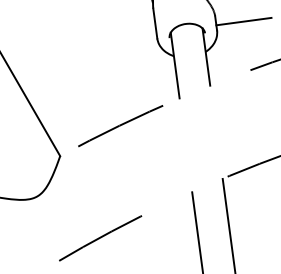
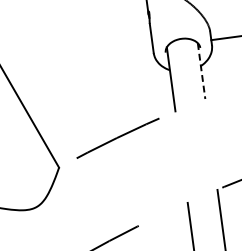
line: (206, 57) -> (201, 71), solid -> dashed

